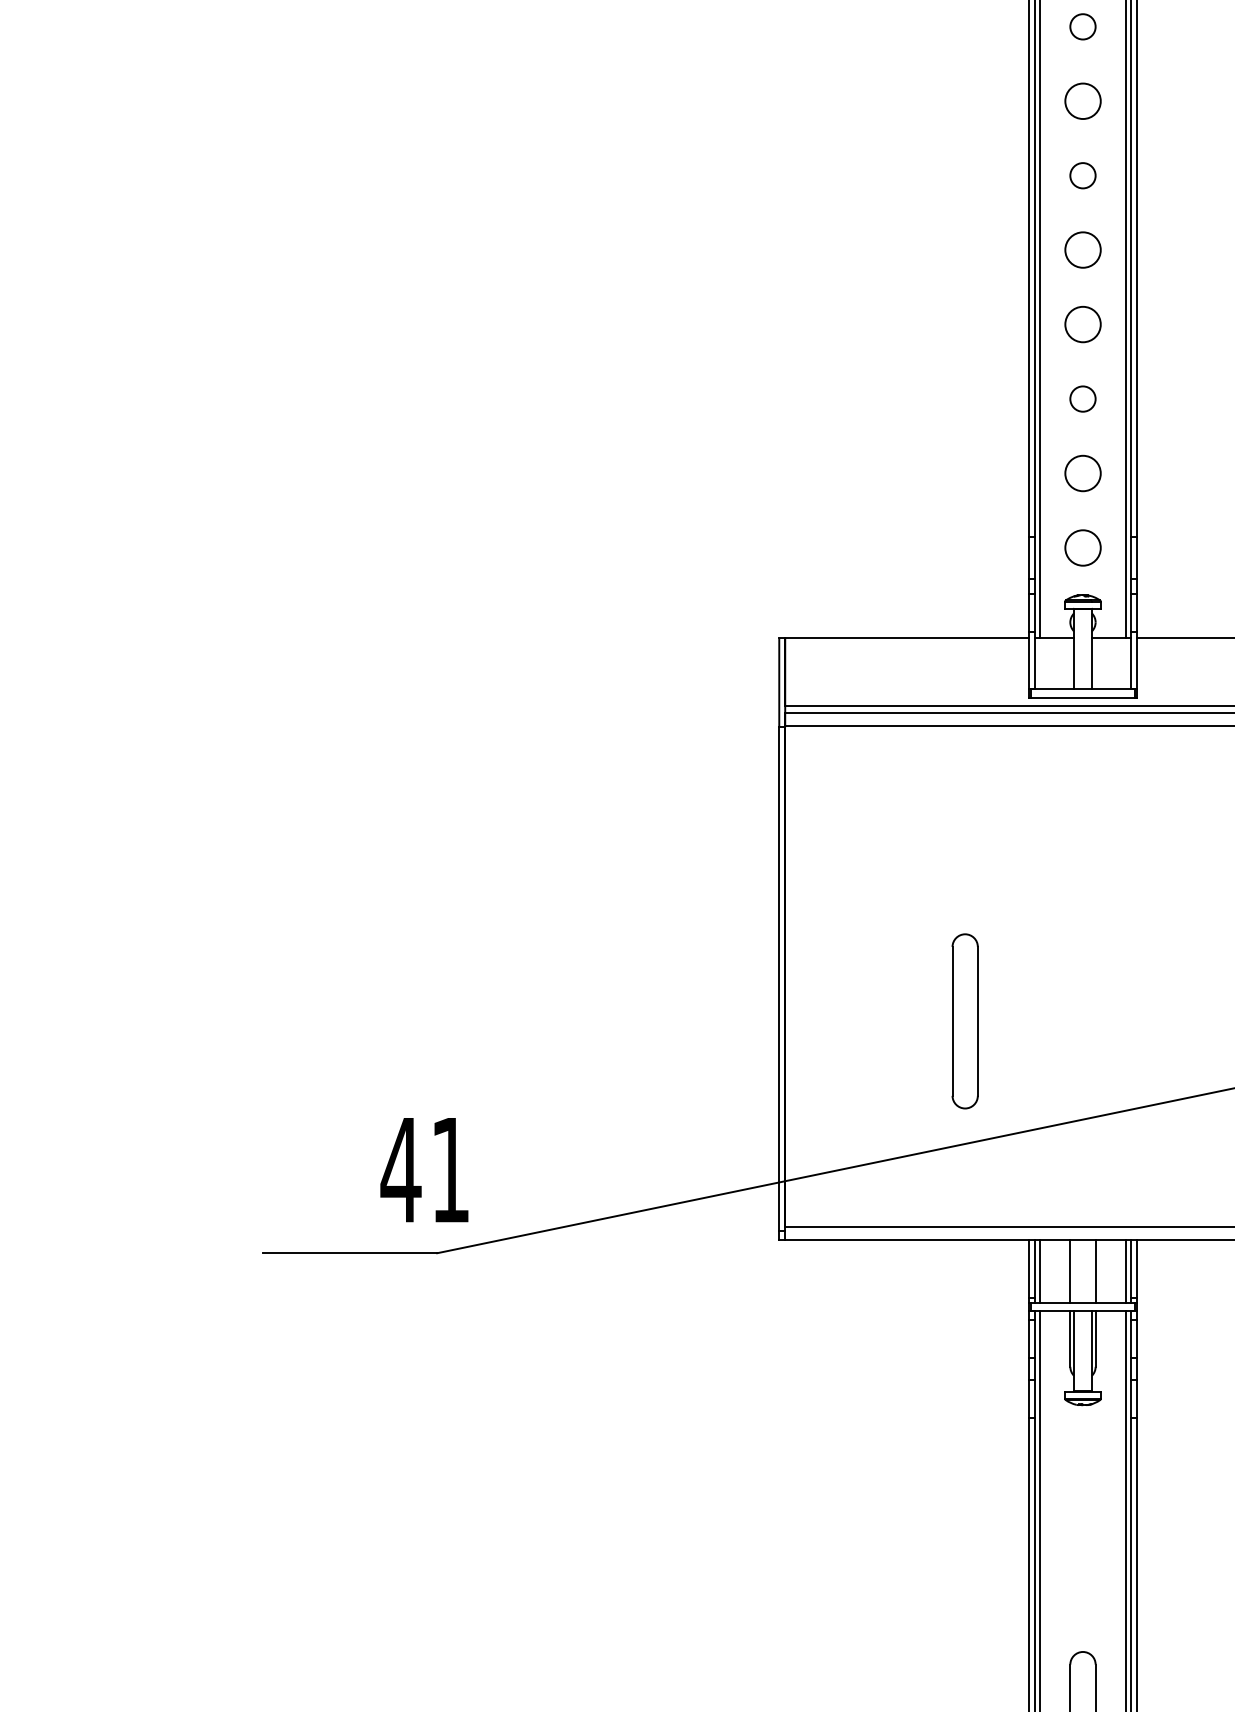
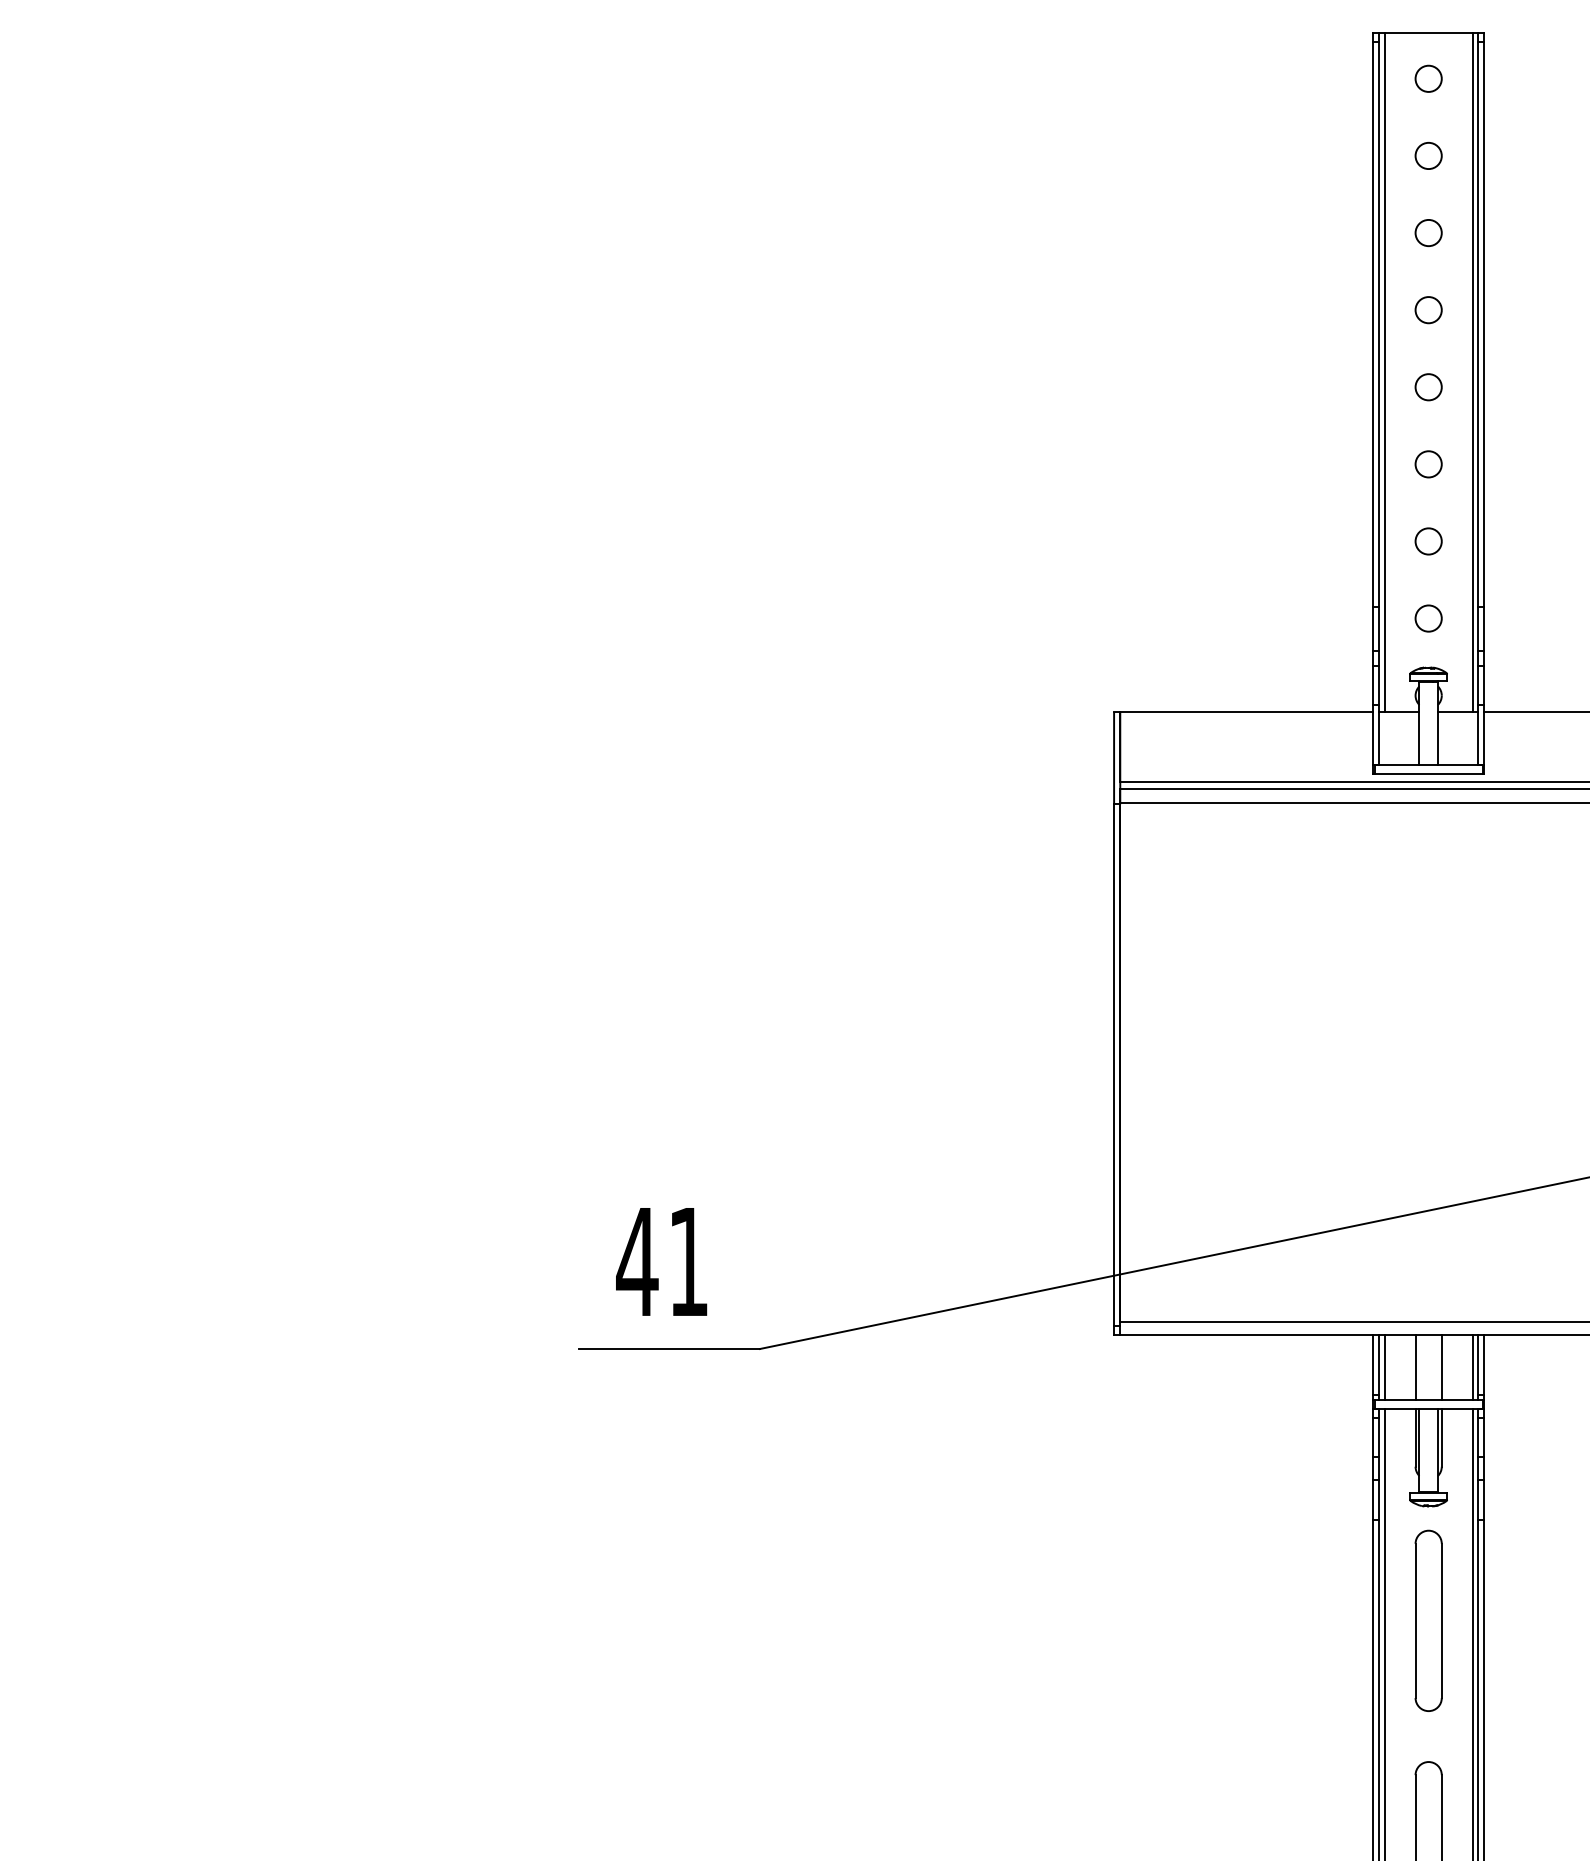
circle: (1082, 100) -> (1428, 155), size x0.71
circle: (1082, 250) -> (1428, 310), size x0.71
circle: (1082, 324) -> (1428, 387), size x0.71
circle: (1082, 473) -> (1428, 541), size x0.71
circle: (1082, 547) -> (1428, 618), size x0.71
part: (965, 1020) -> (1428, 1620), moved
text: (424, 1169) -> (661, 1261), moved

